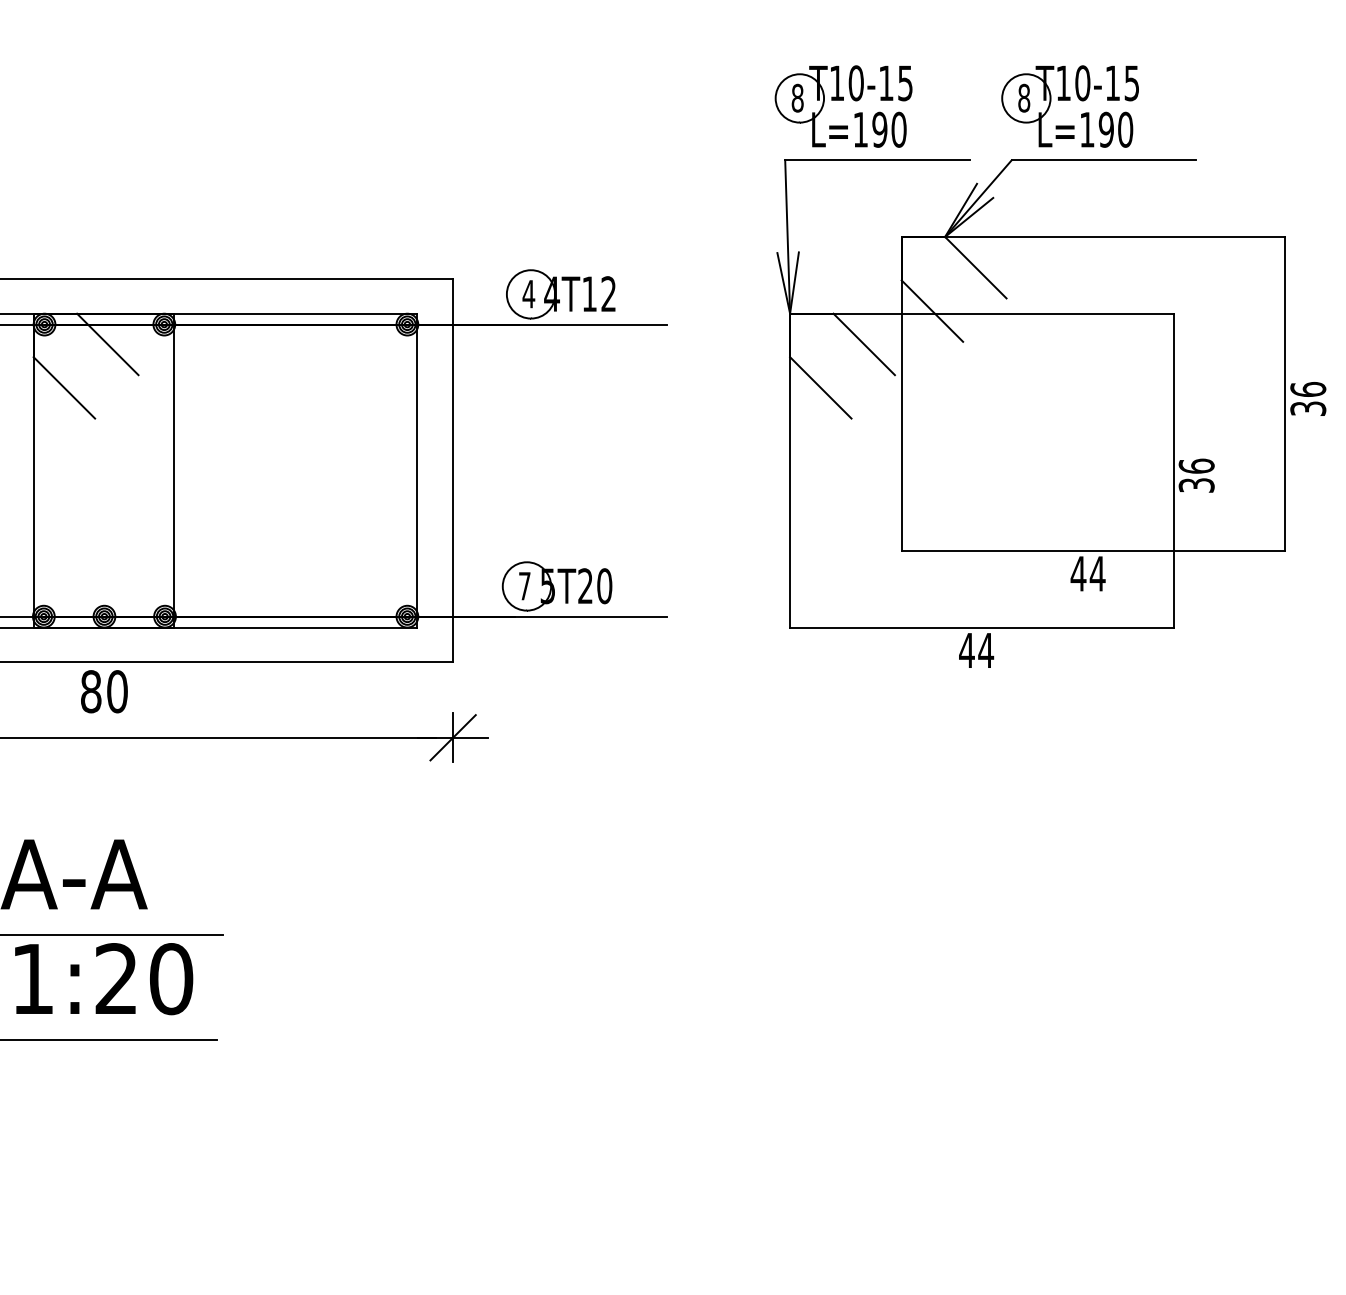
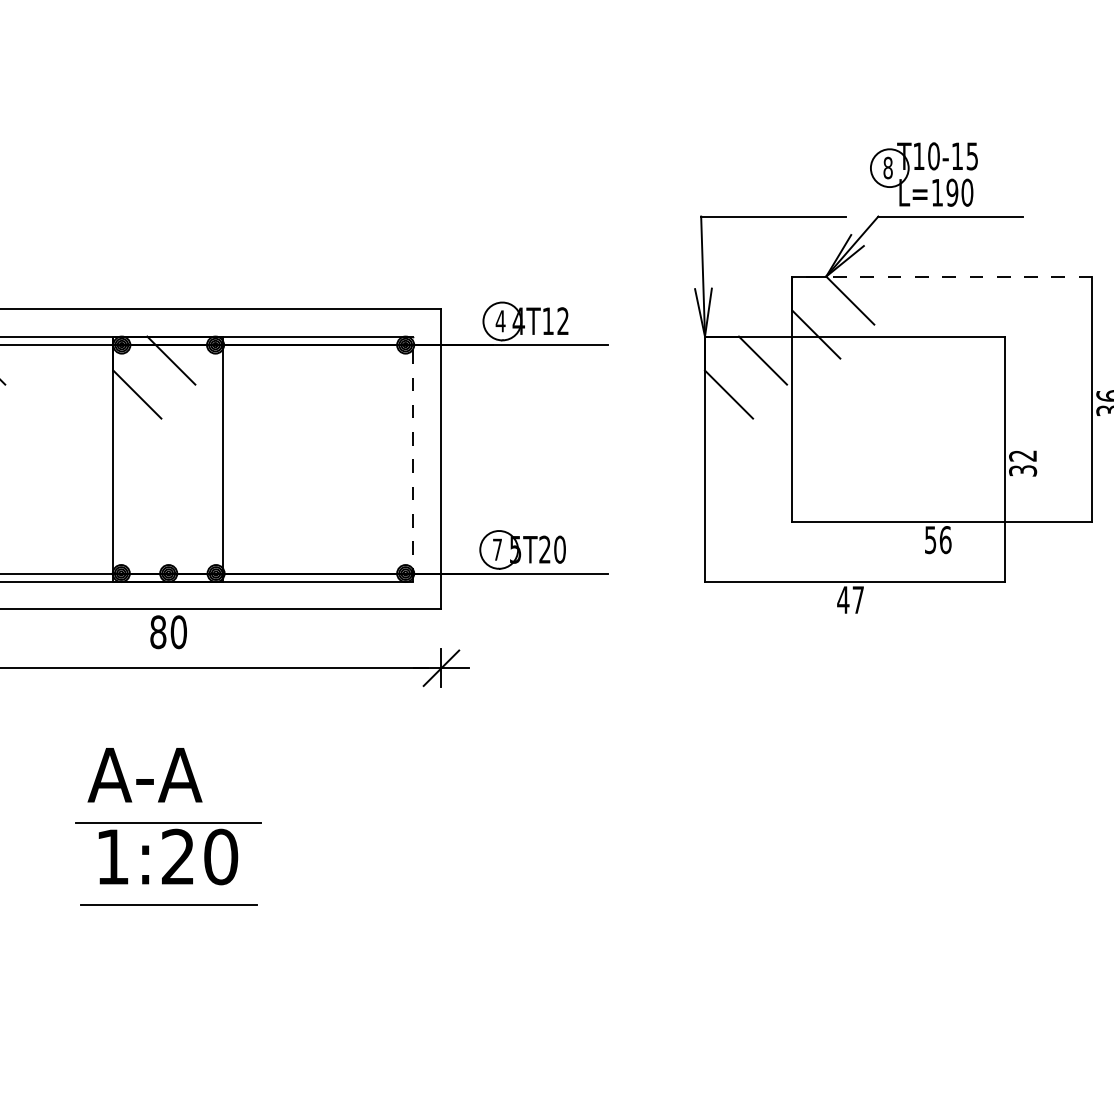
part: (843, 106) -> (746, 174), removed
line: (1092, 236) -> (941, 276), solid -> dashed
text: (1197, 465) -> (1023, 455), 36 -> 32
line: (417, 470) -> (413, 459), solid -> dashed
text: (1087, 574) -> (937, 540), 44 -> 56
text: (986, 649) -> (858, 599), 44 -> 47

